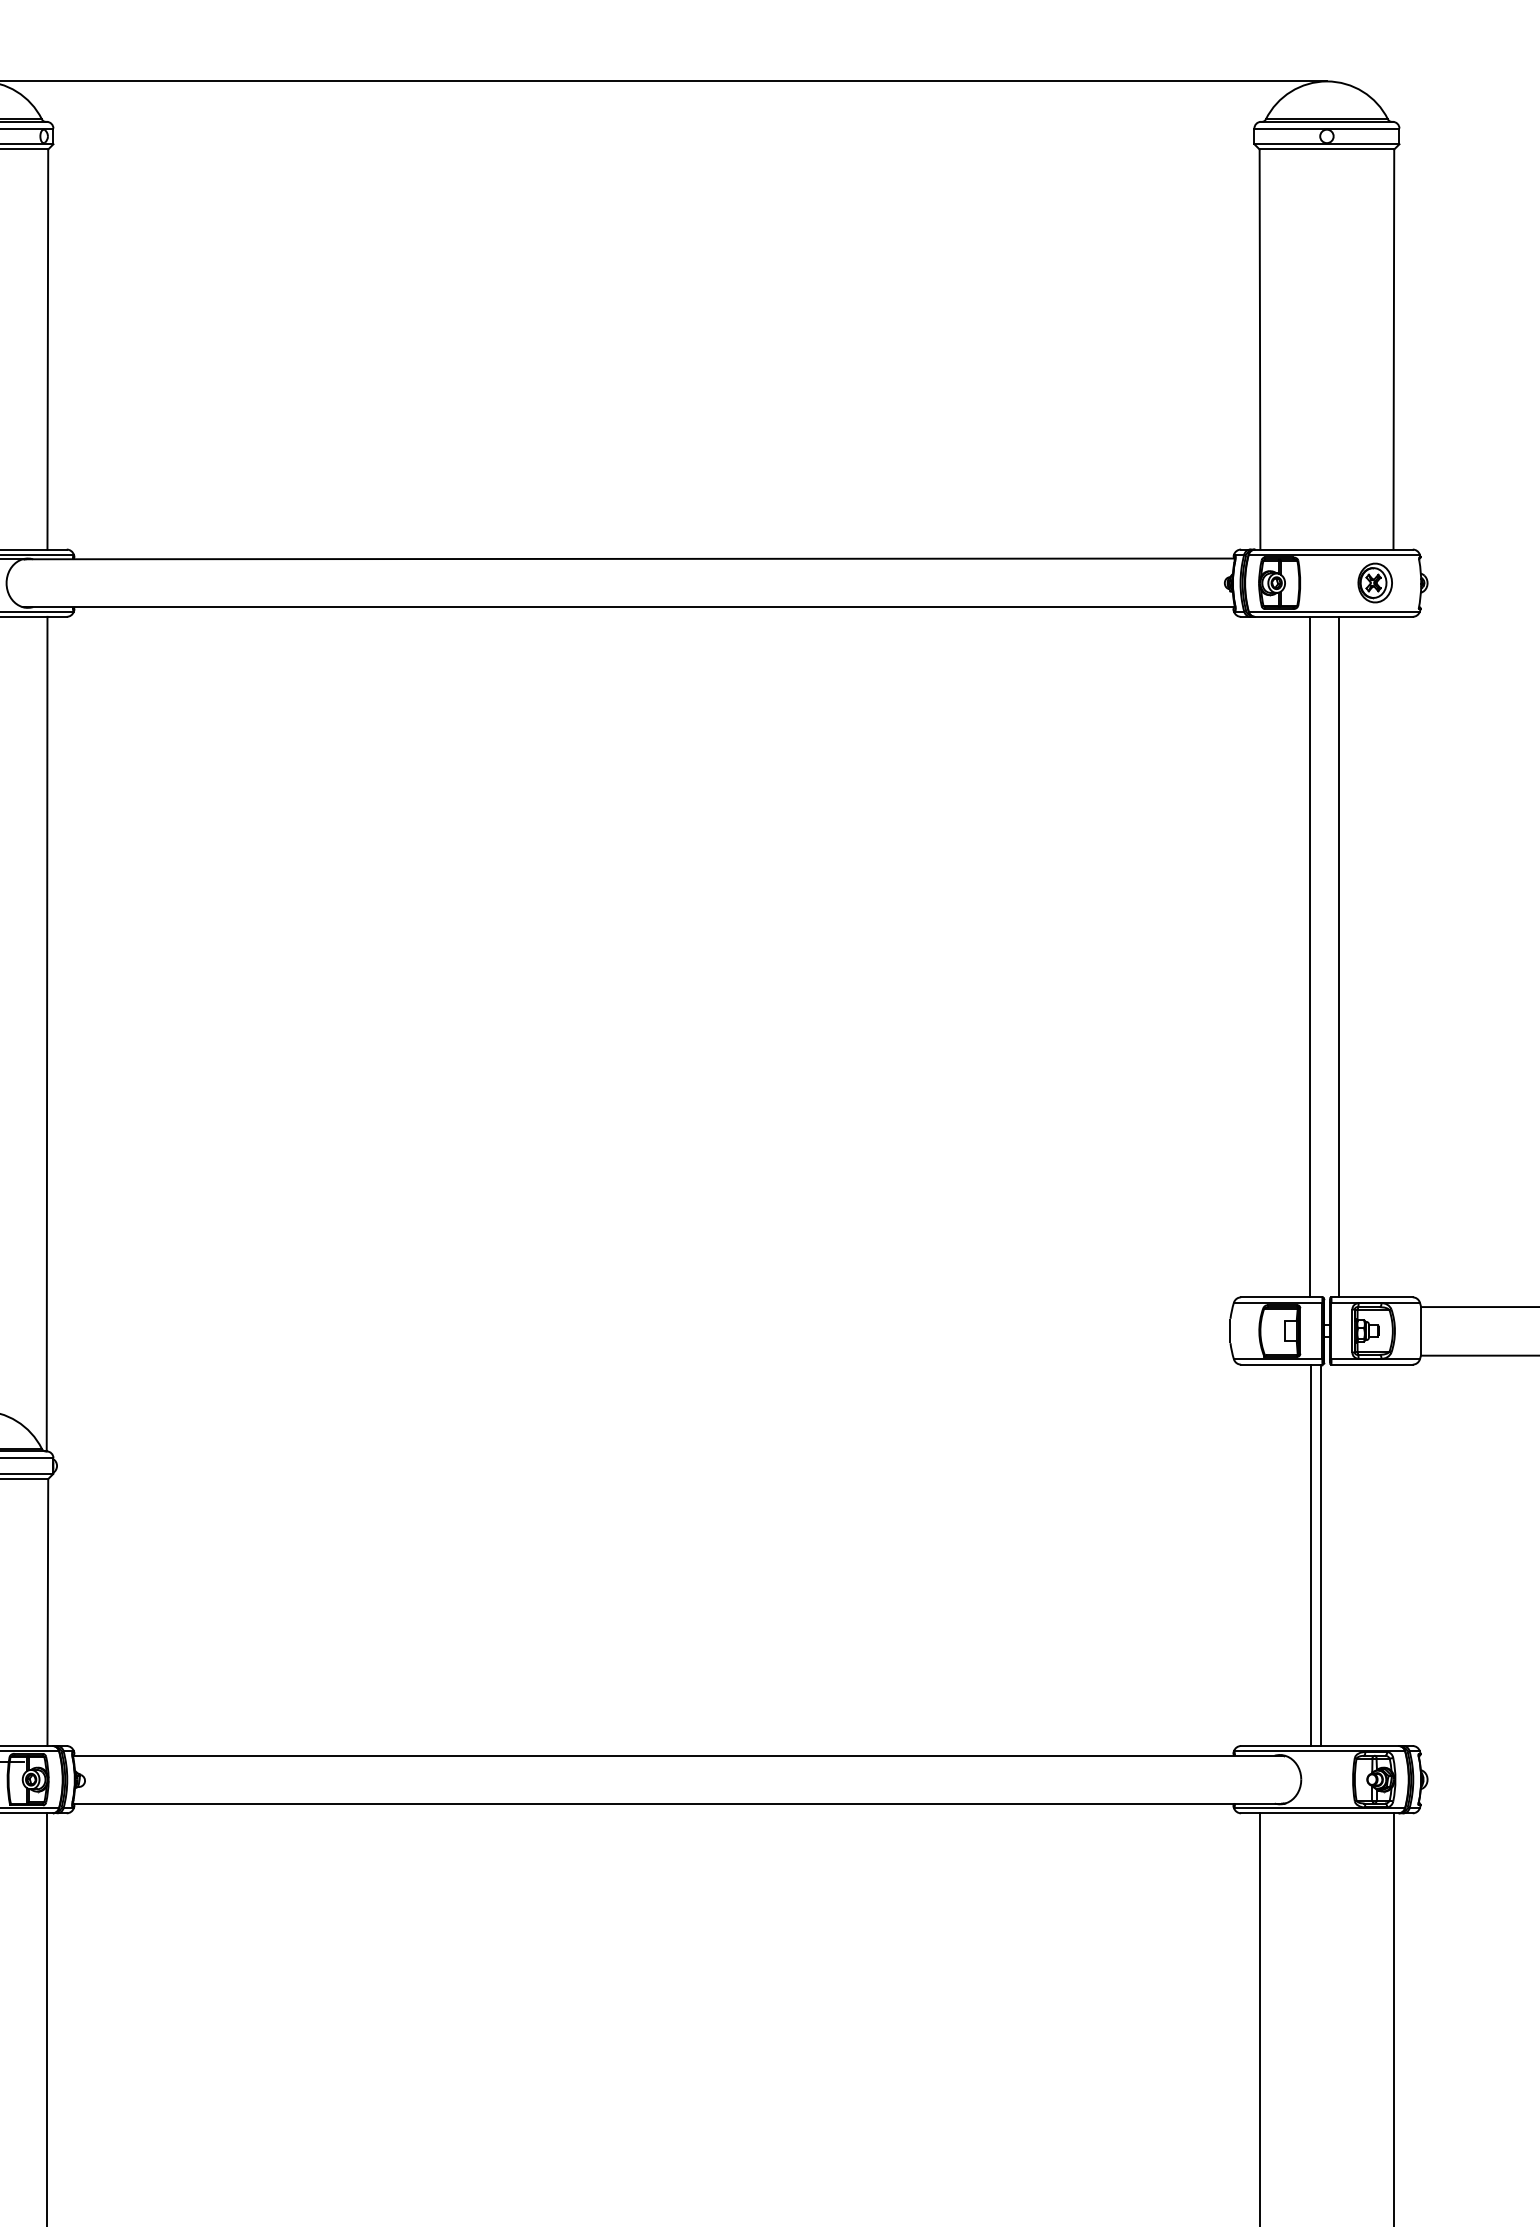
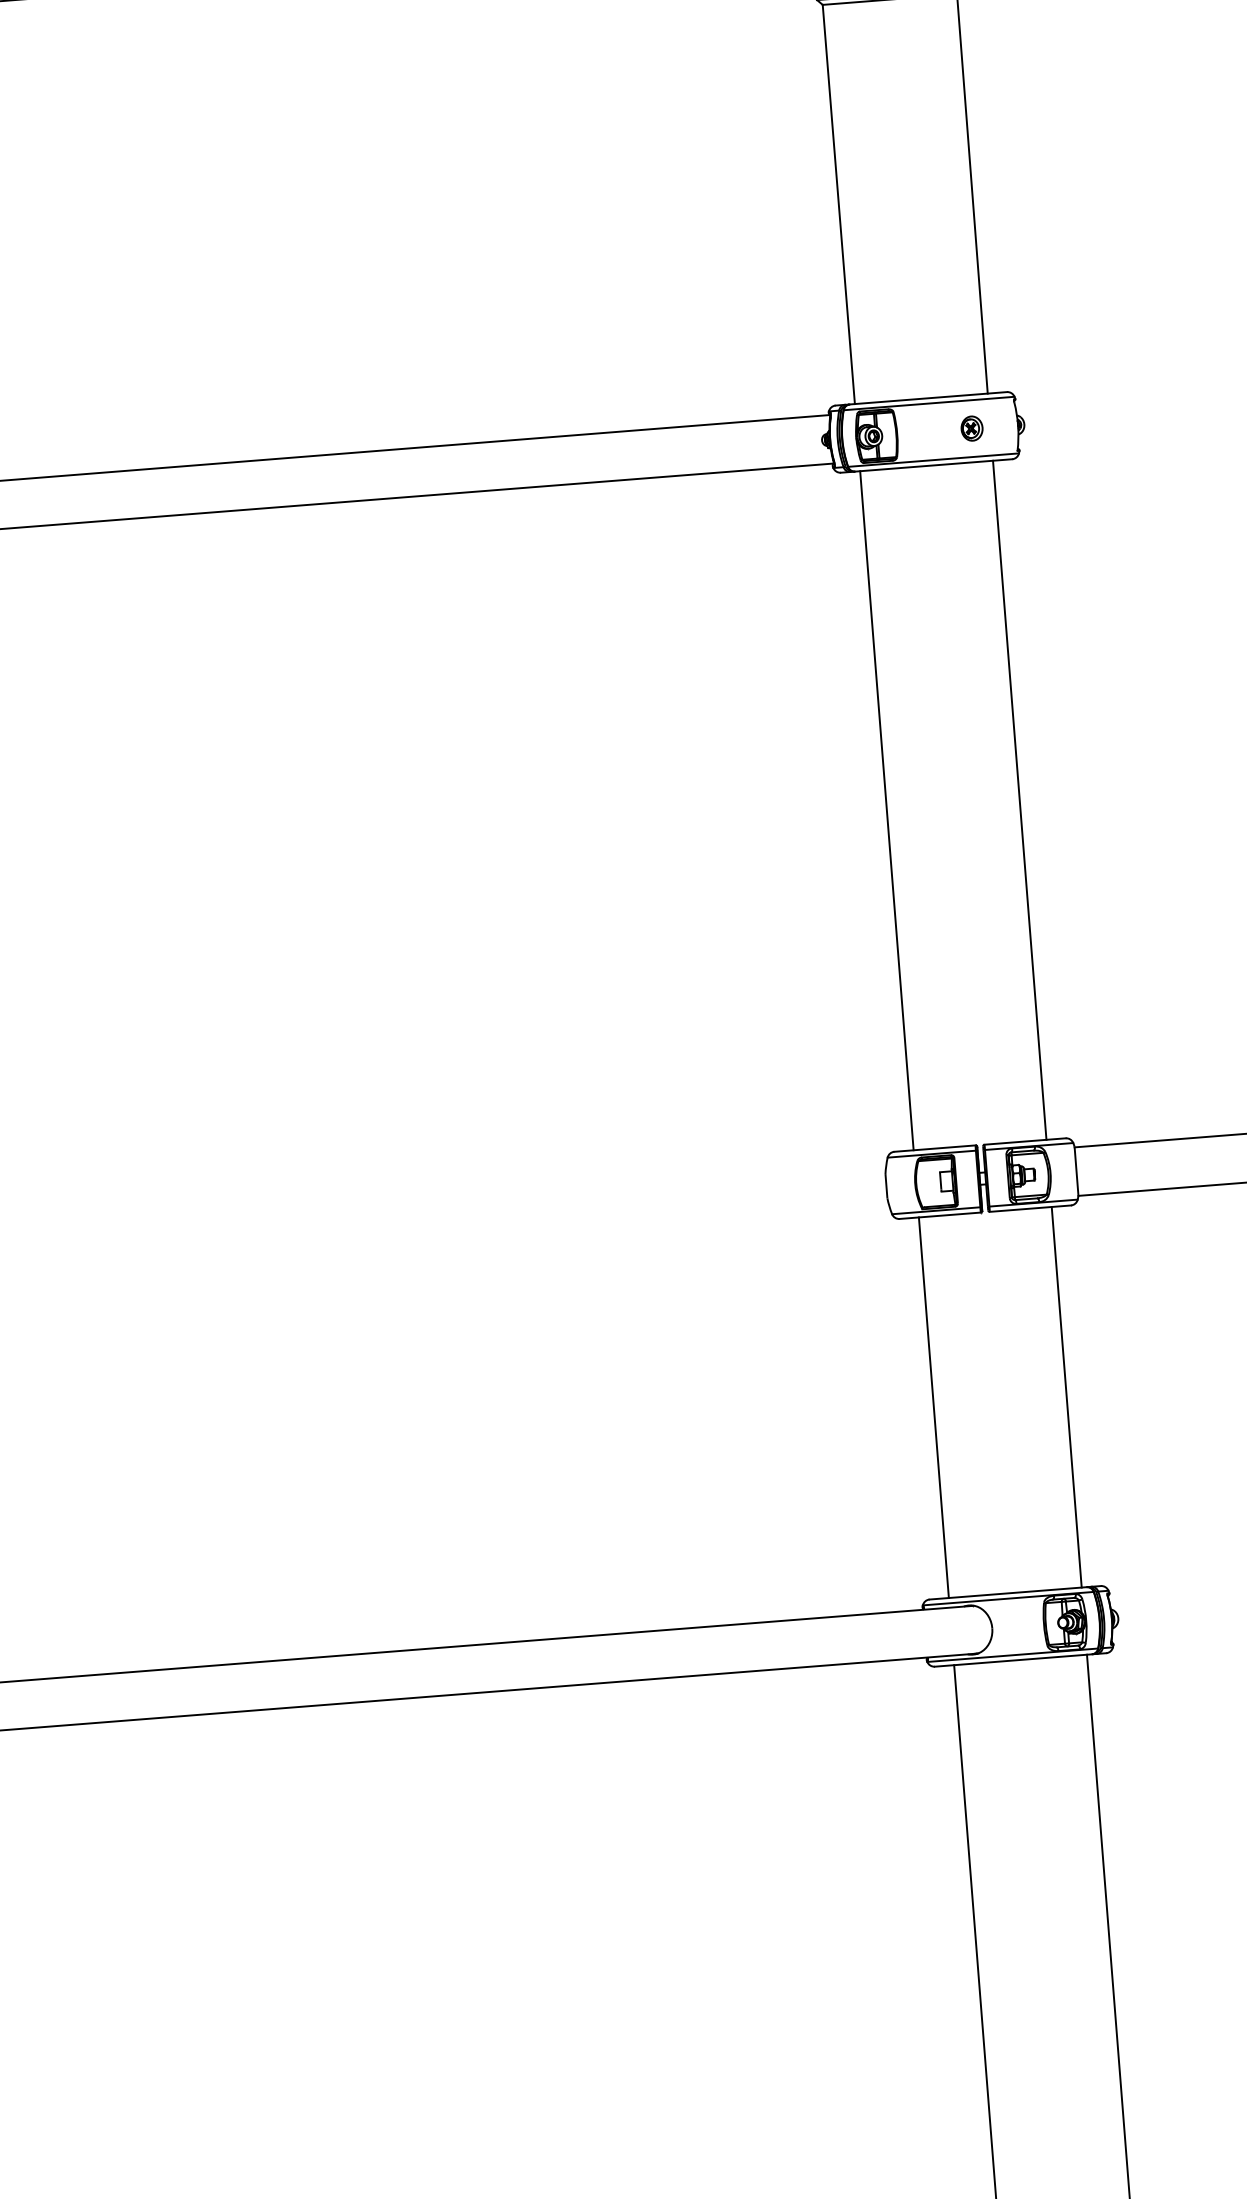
part: (1374, 583) -> (971, 428), size x0.62
line: (1309, 956) -> (1019, 799), moved
line: (1339, 956) -> (886, 810), moved
line: (1311, 1555) -> (934, 1407), moved
line: (1320, 1555) -> (1066, 1397), moved

